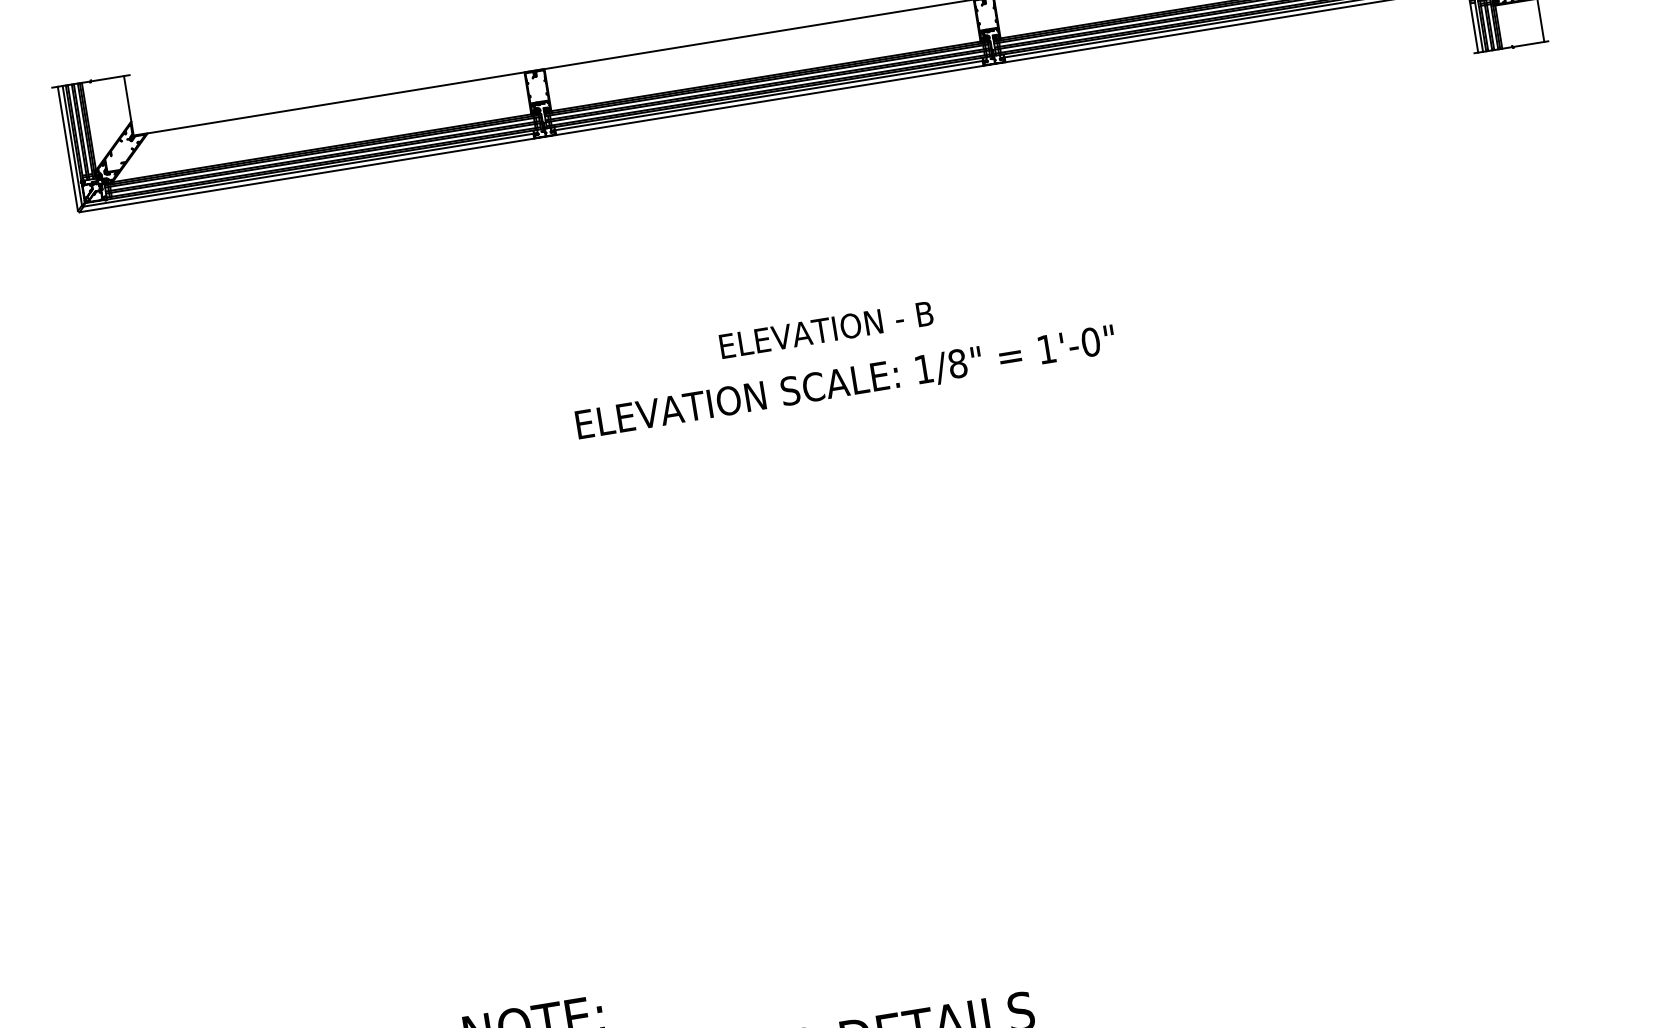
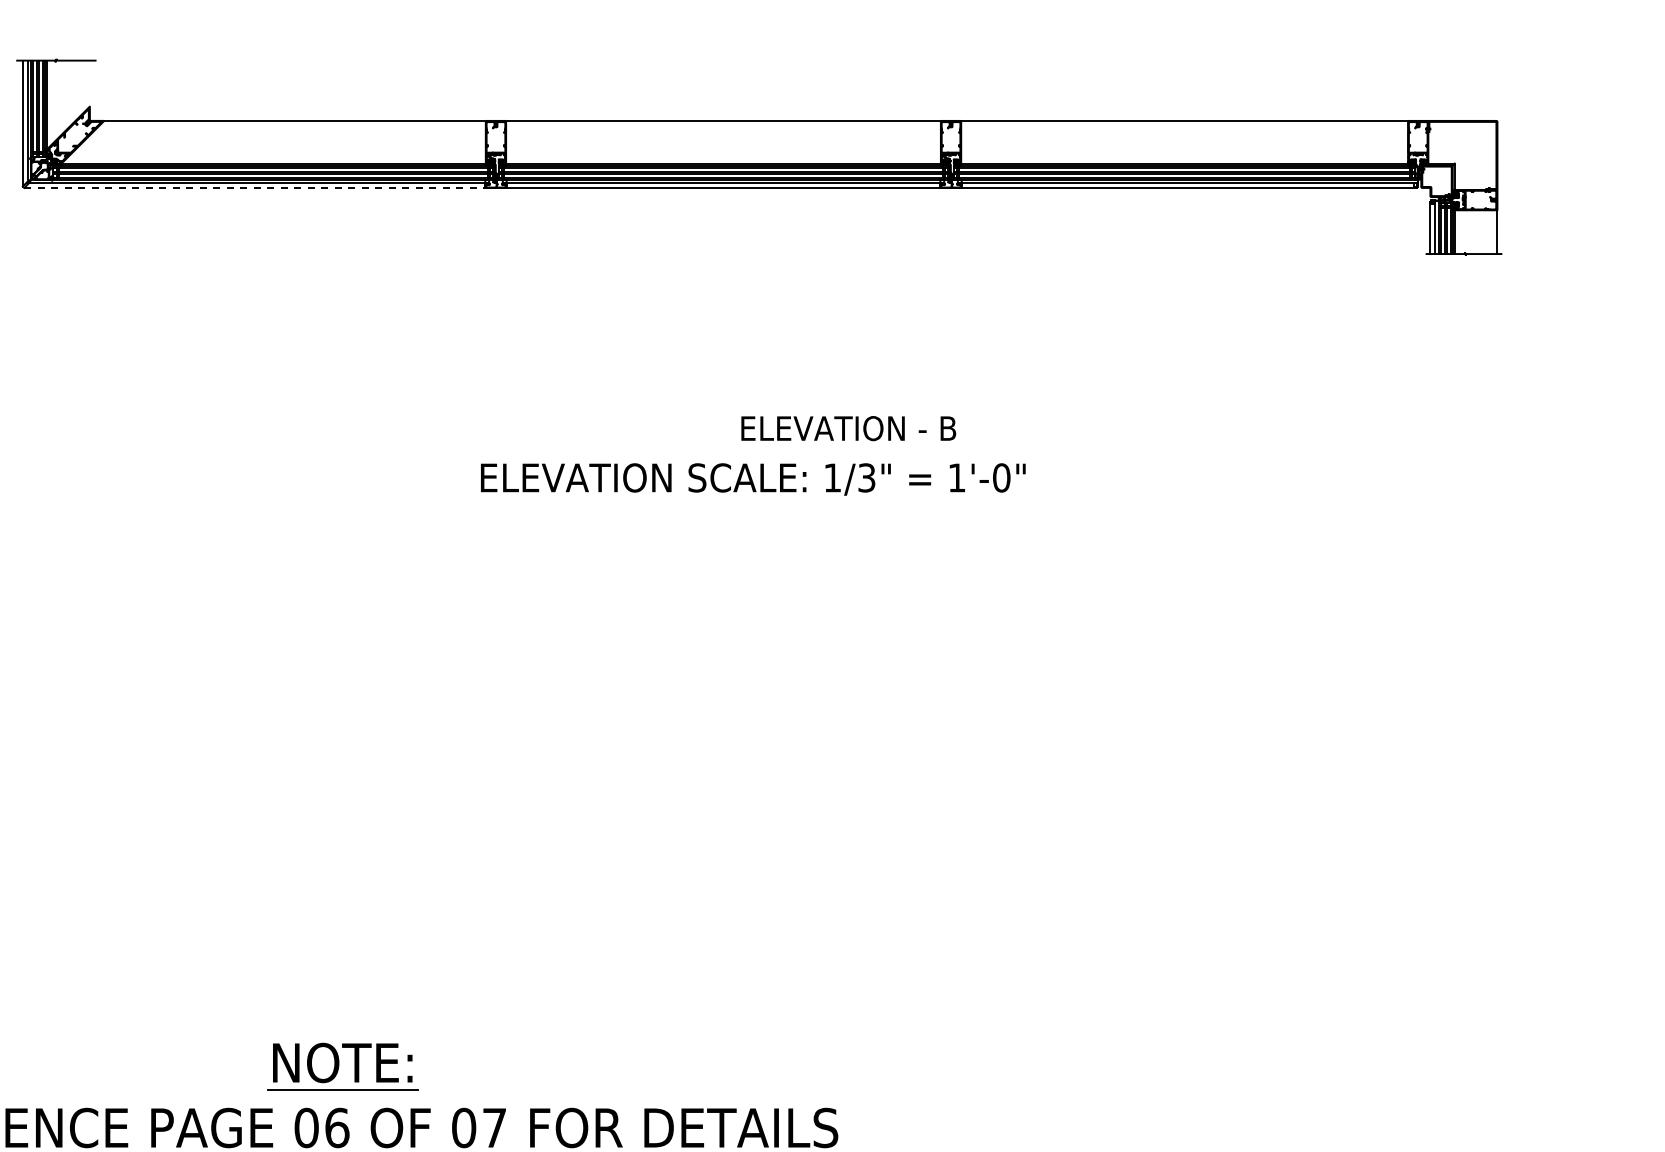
line: (127, 98) -> (89, 83), removed
line: (307, 174) -> (255, 187), solid -> dashed
text: (826, 329) -> (848, 428), moved
text: (957, 363) -> (866, 477), 1/8" -> 1/3"

